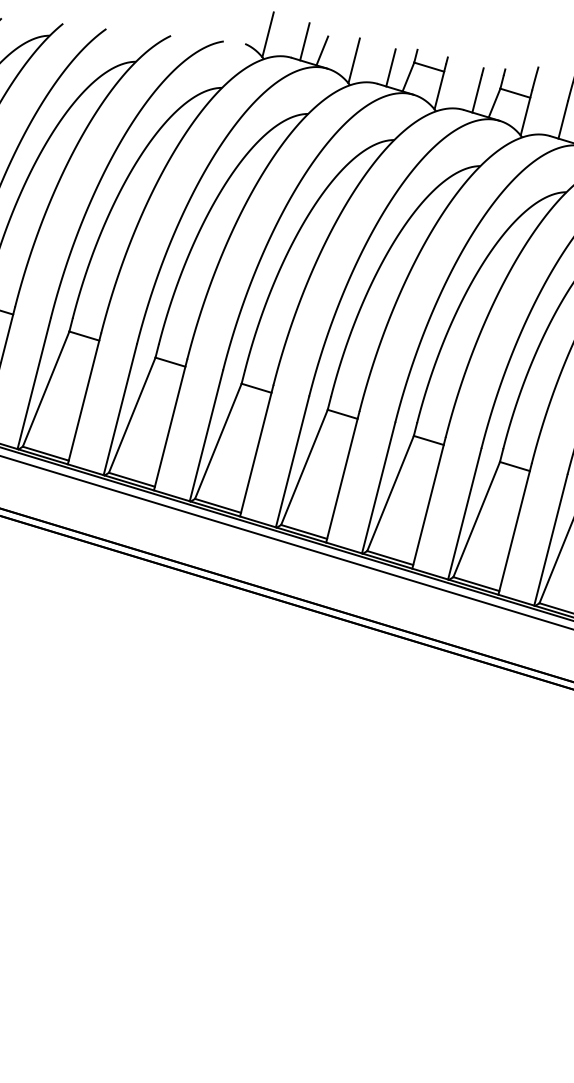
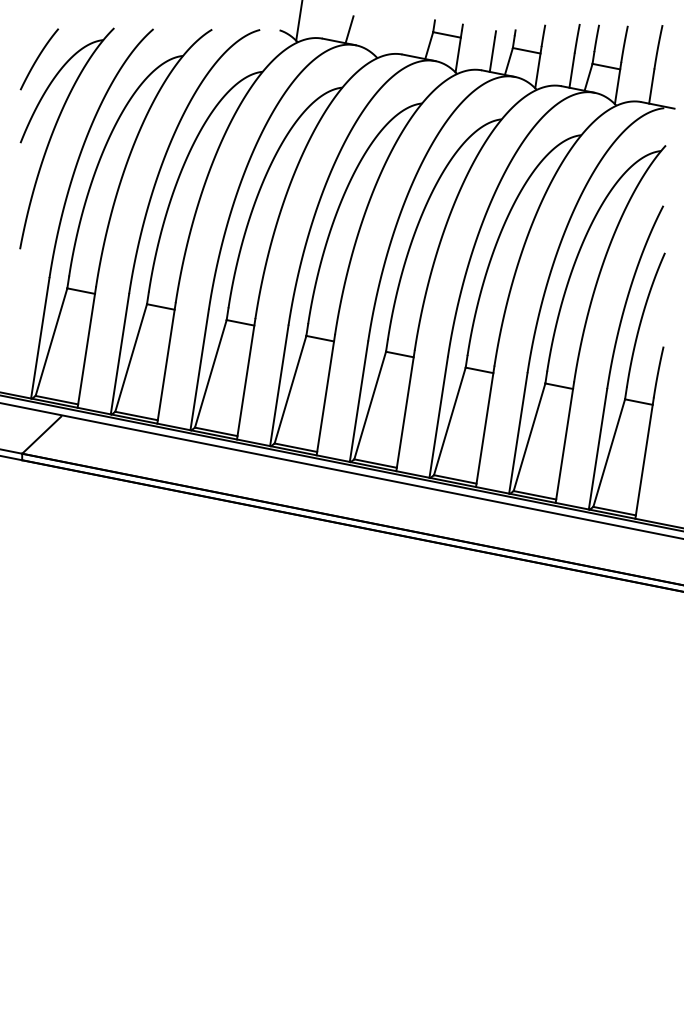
line: (304, 42) -> (332, 23), removed
line: (353, 60) -> (378, 35), removed
line: (390, 67) -> (412, 38), removed

